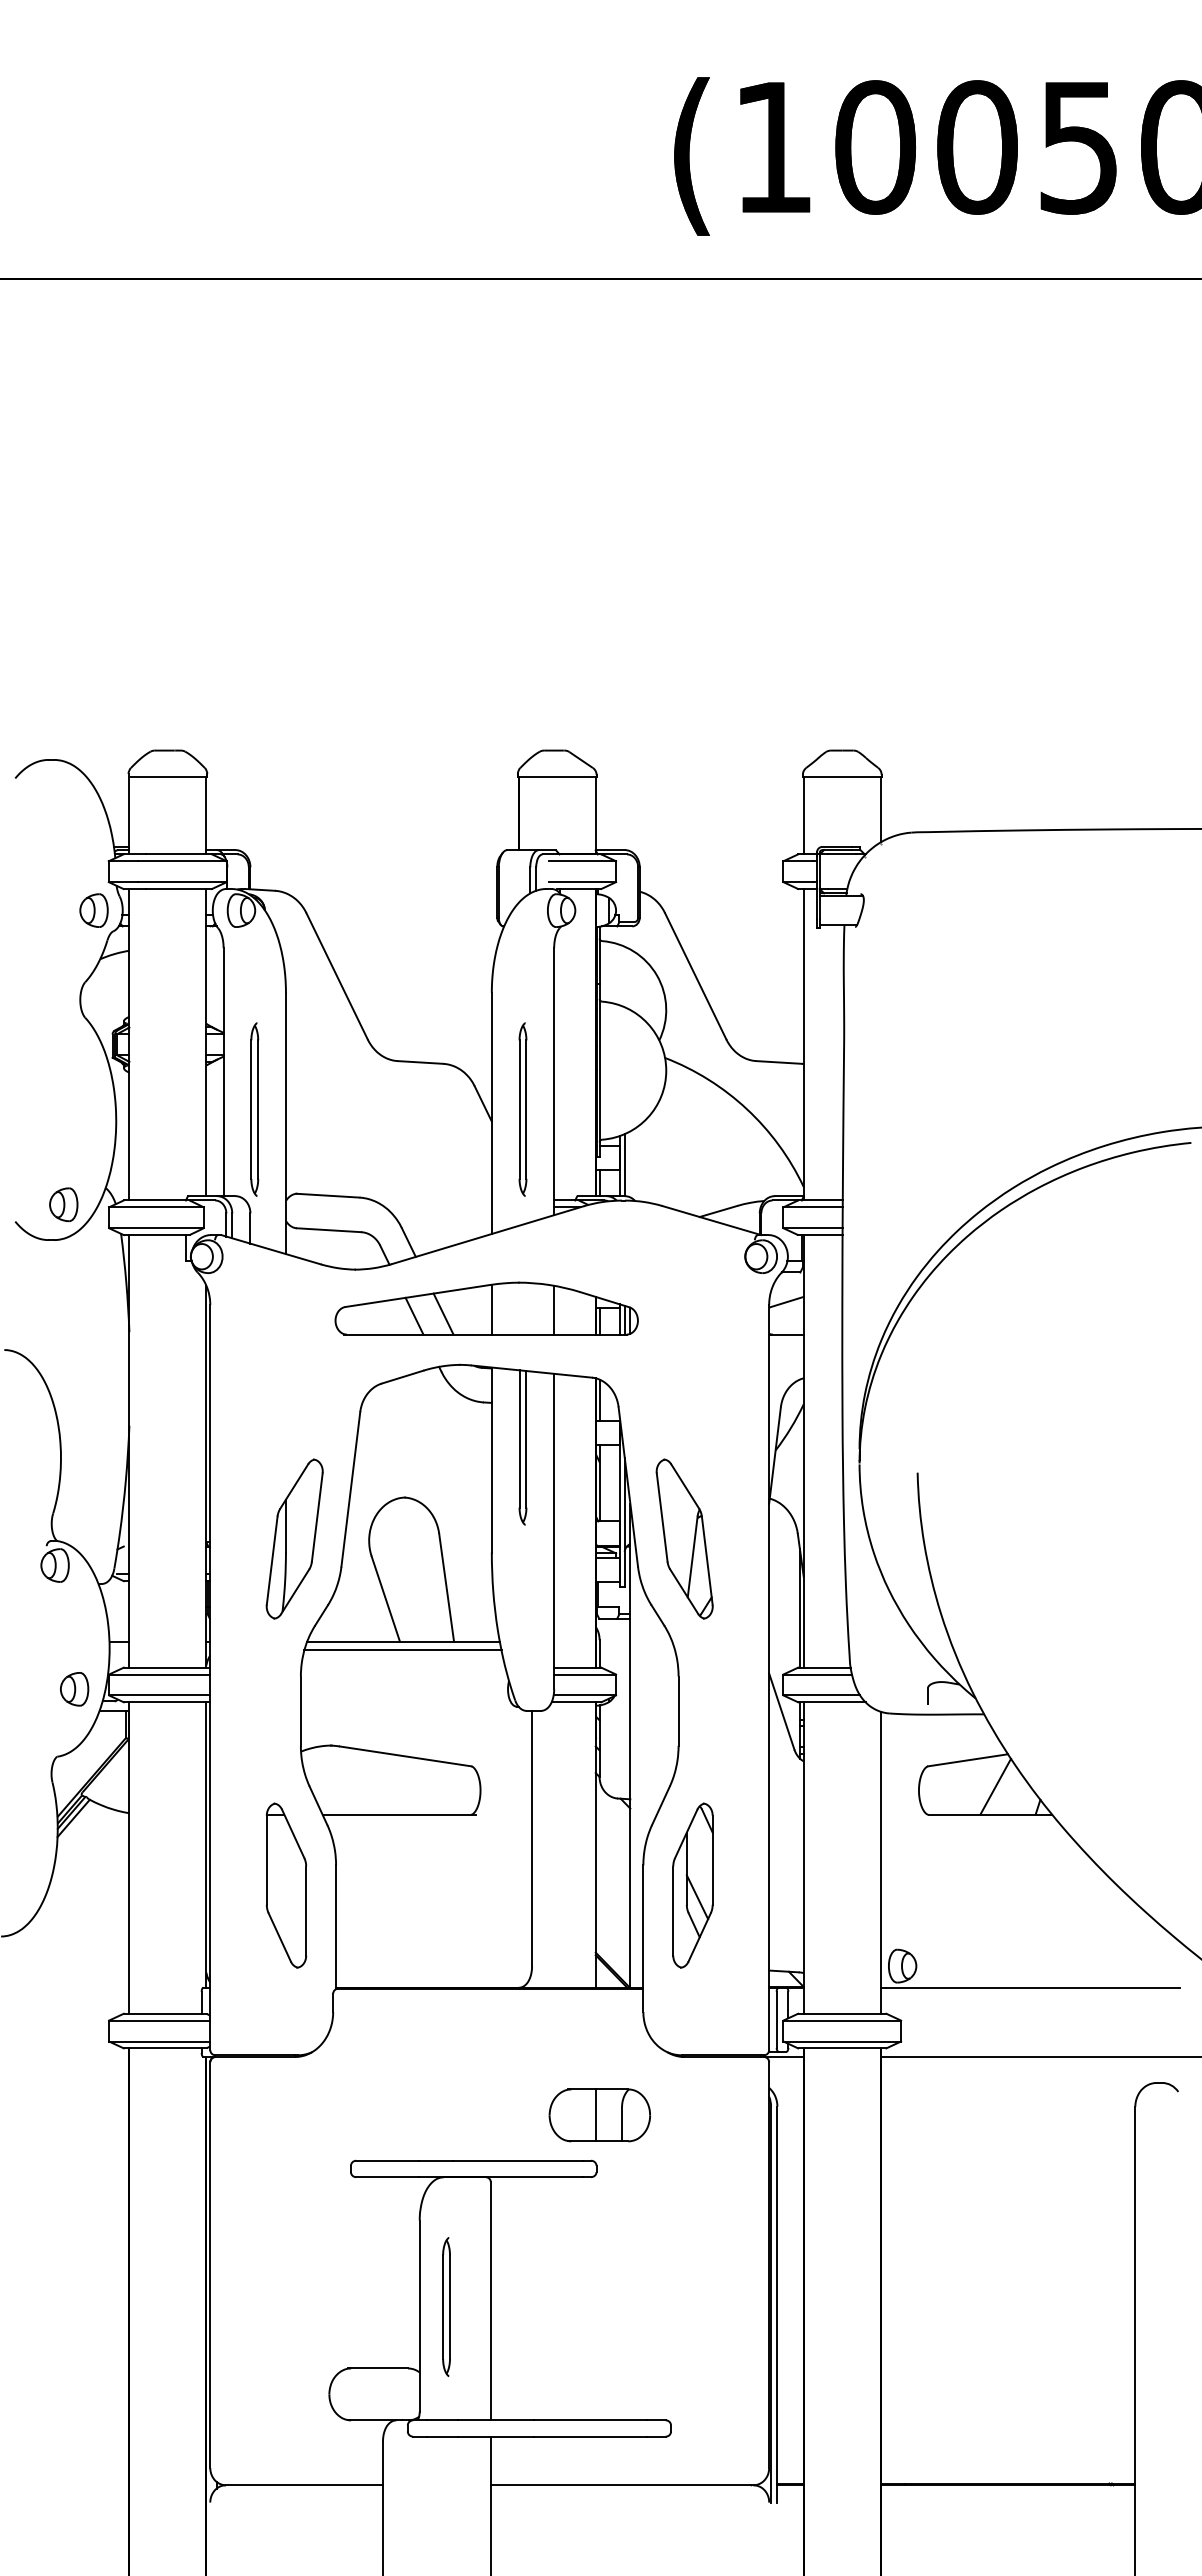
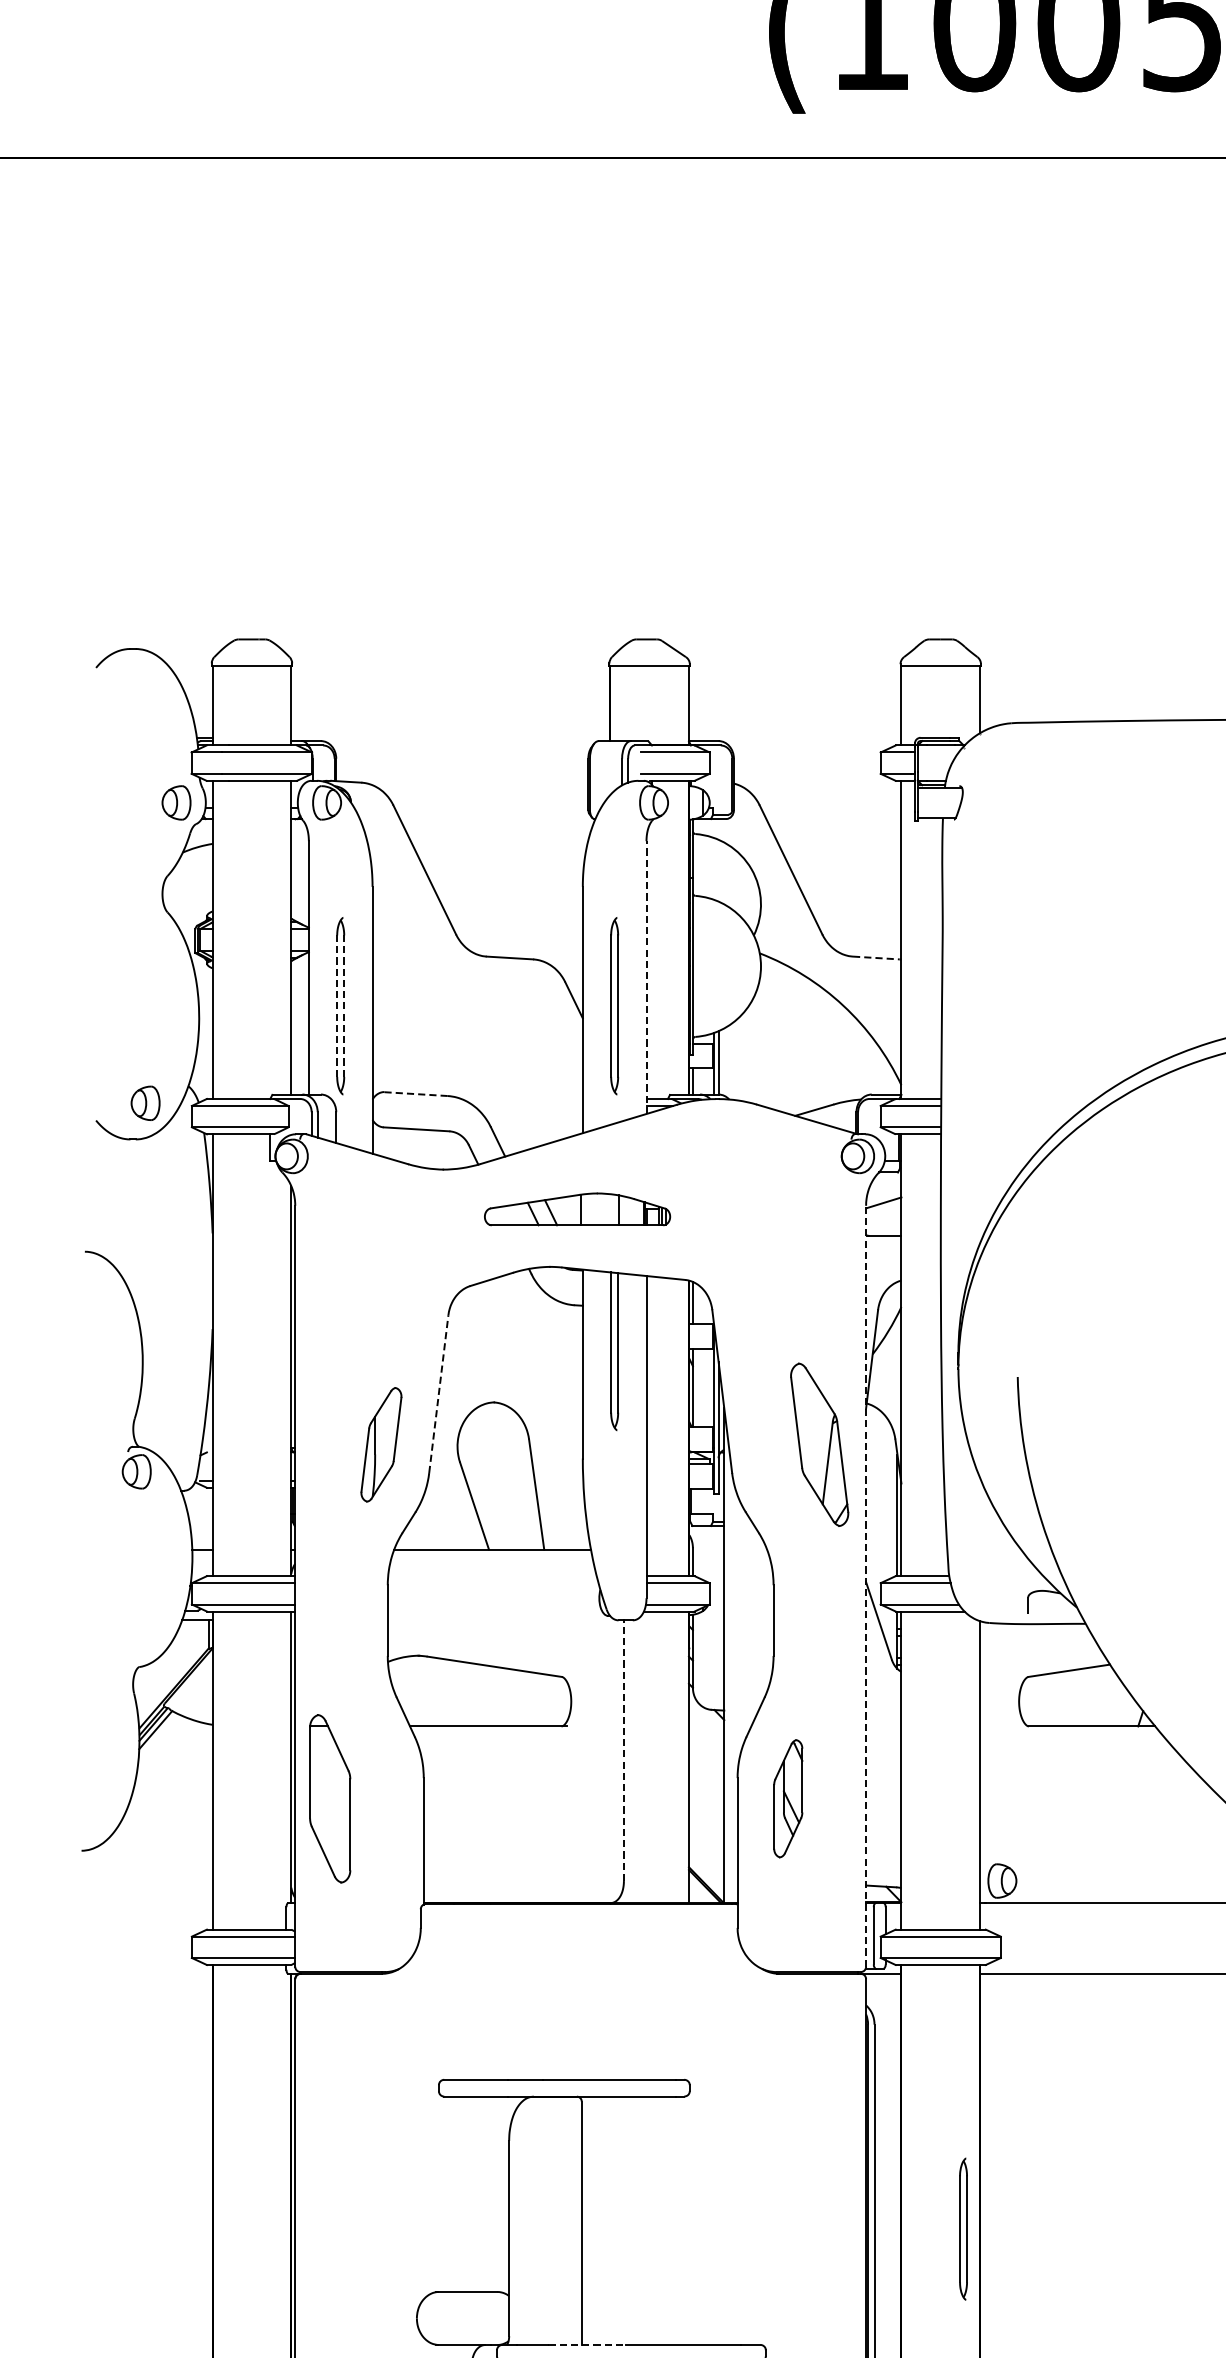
line: (779, 1062) -> (876, 958), solid -> dashed
line: (554, 1081) -> (646, 977), solid -> dashed
line: (251, 1109) -> (337, 1006), solid -> dashed
line: (258, 1109) -> (344, 1006), solid -> dashed
line: (327, 1195) -> (414, 1093), solid -> dashed
part: (486, 1308) -> (577, 1209), size x0.6
line: (350, 1489) -> (438, 1394), solid -> dashed
part: (294, 1538) -> (381, 1444), size x0.7
part: (684, 1538) -> (819, 1444), moved
line: (402, 1650) -> (491, 1558), removed
line: (769, 1677) -> (866, 1586), solid -> dashed
part: (74, 1689) -> (156, 1598), removed
line: (995, 1786) -> (1097, 1697), removed
line: (532, 1838) -> (624, 1750), solid -> dashed
part: (286, 1885) -> (330, 1798), moved
part: (692, 1885) -> (787, 1798), size x0.7
part: (599, 2115) -> (692, 2033), removed
part: (446, 2306) -> (963, 2228), moved
line: (496, 2420) -> (587, 2345), solid -> dashed

